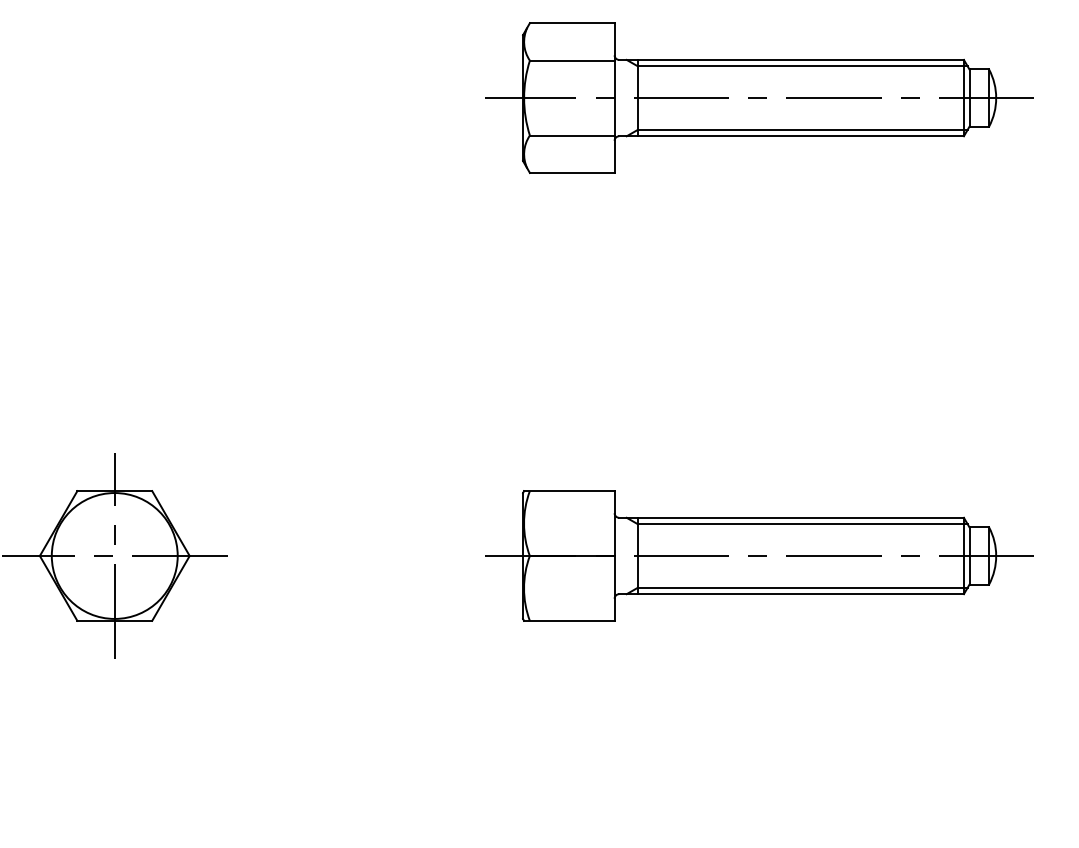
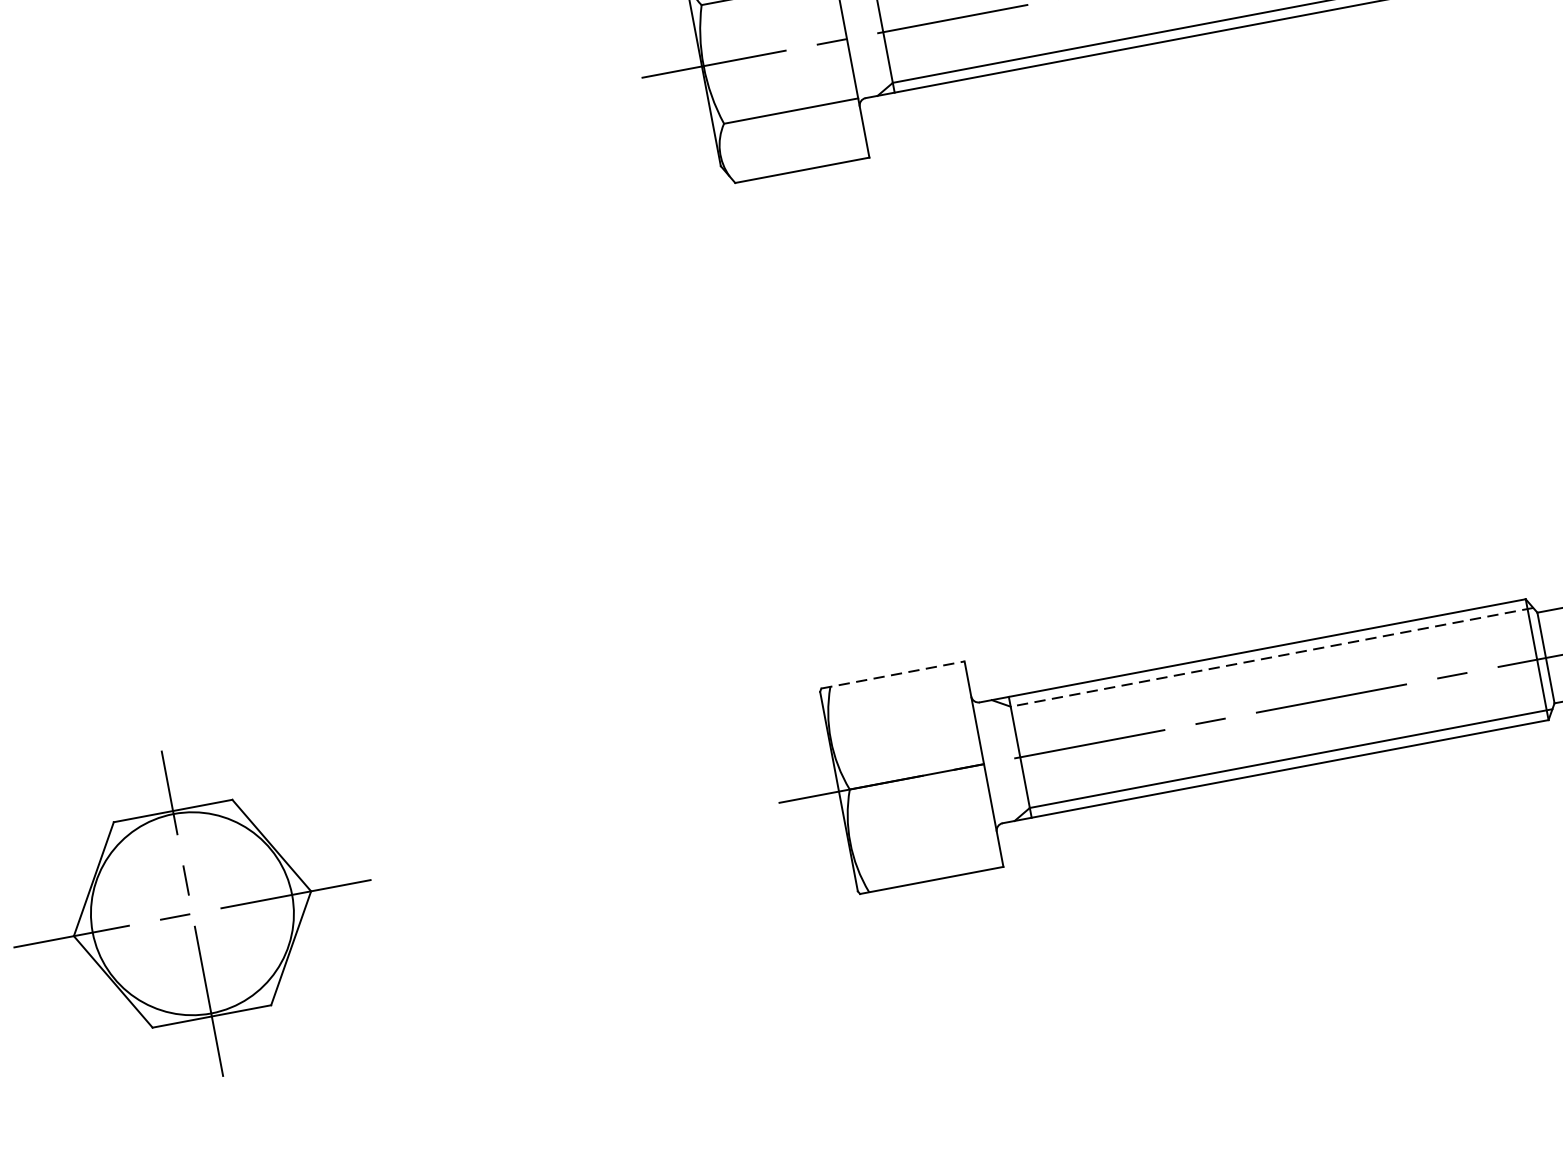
line: (569, 491) -> (893, 675), solid -> dashed
line: (802, 524) -> (1272, 658), solid -> dashed

